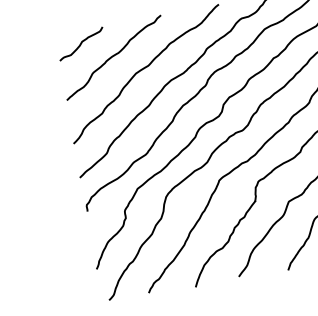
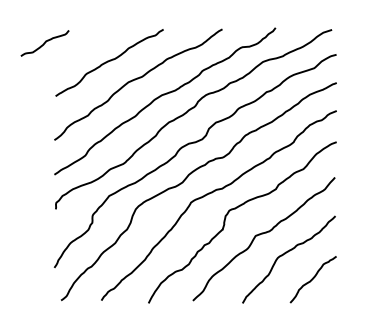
curve: (80, 44) -> (44, 43), moved

